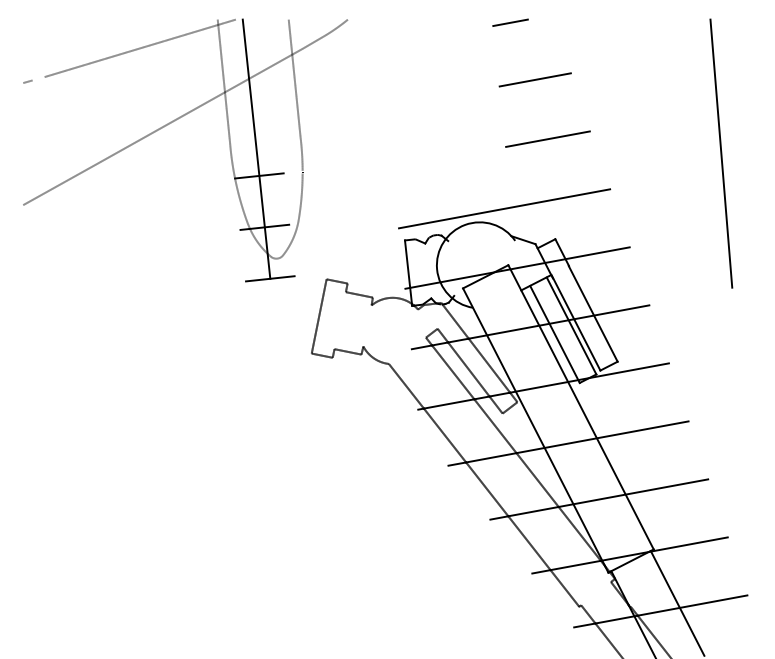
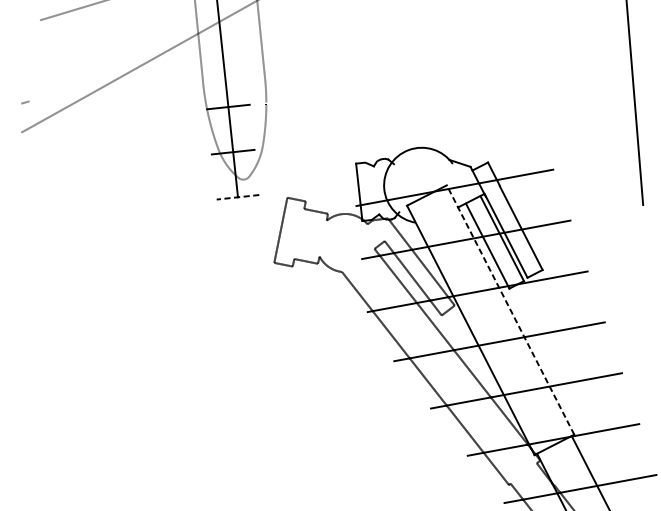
line: (534, 79) -> (469, 22), removed
line: (27, 81) -> (25, 102), moved
line: (547, 138) -> (481, 74), removed
line: (504, 208) -> (443, 135), removed
line: (269, 278) -> (237, 197), solid -> dashed
line: (581, 407) -> (510, 310), solid -> dashed

